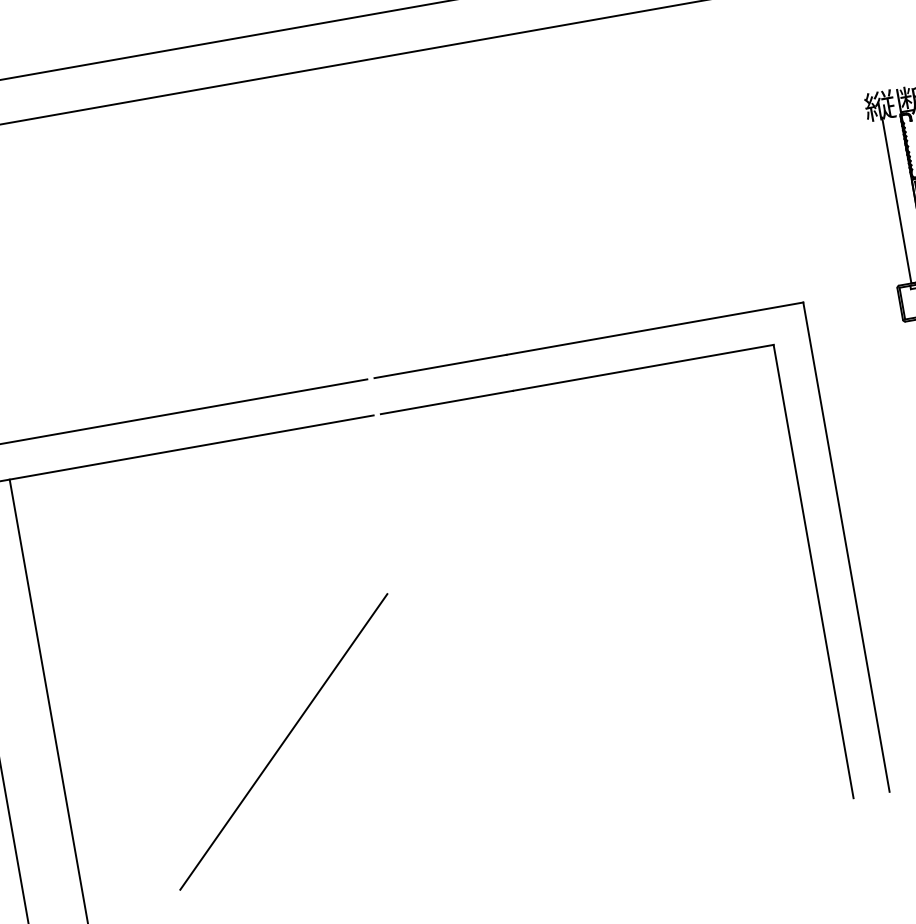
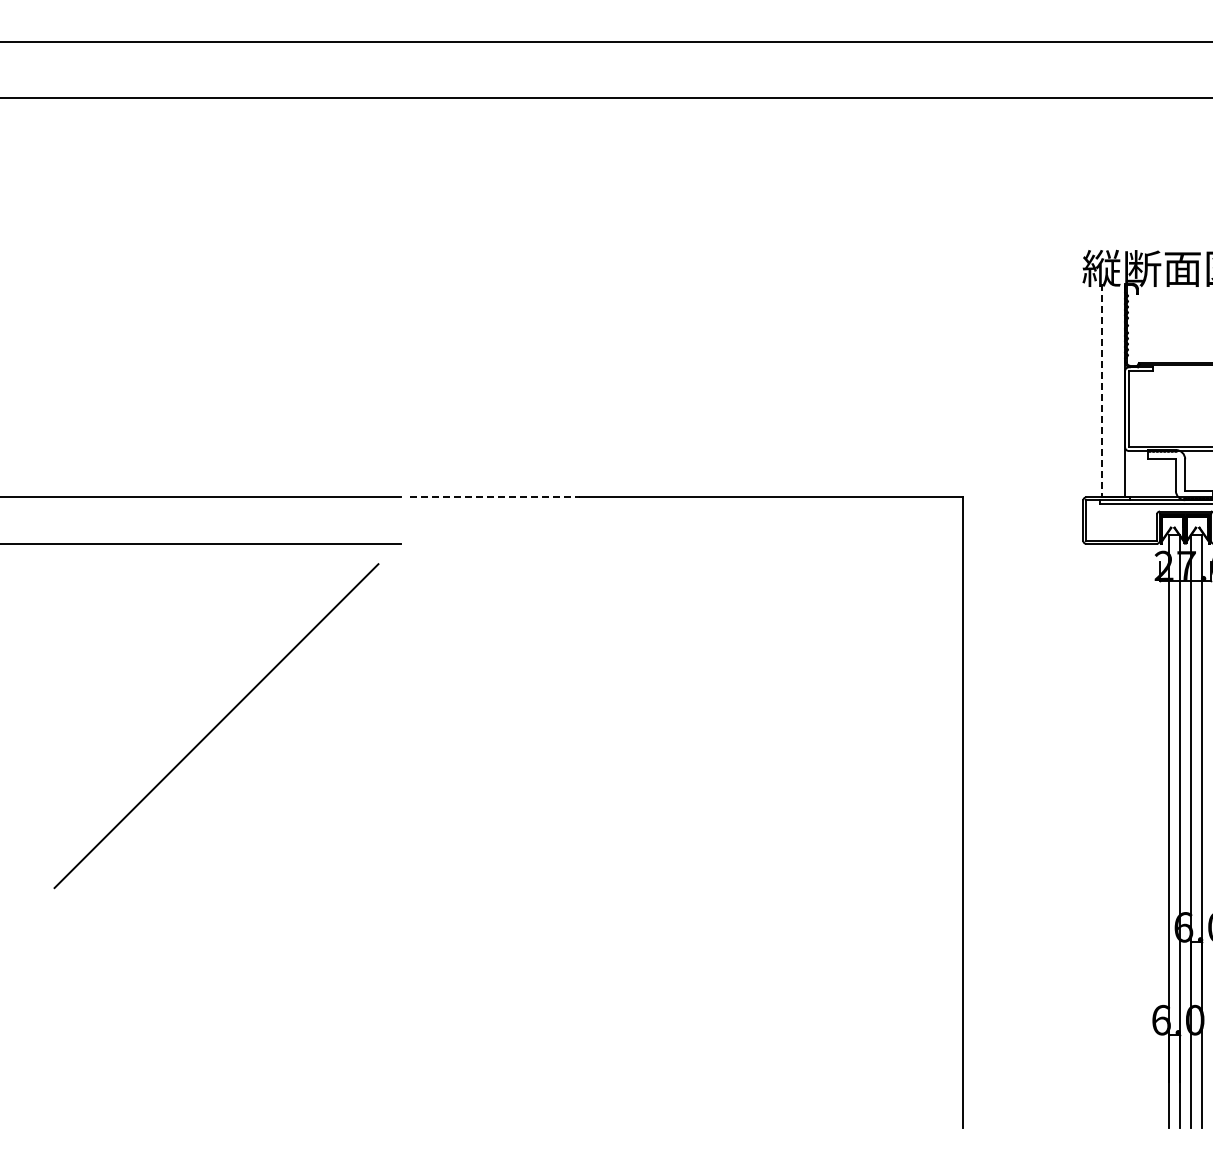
line: (896, 200) -> (1101, 390), solid -> dashed
line: (440, 366) -> (495, 497), solid -> dashed
part: (813, 571) -> (915, 835), removed
line: (283, 742) -> (216, 726), moved

